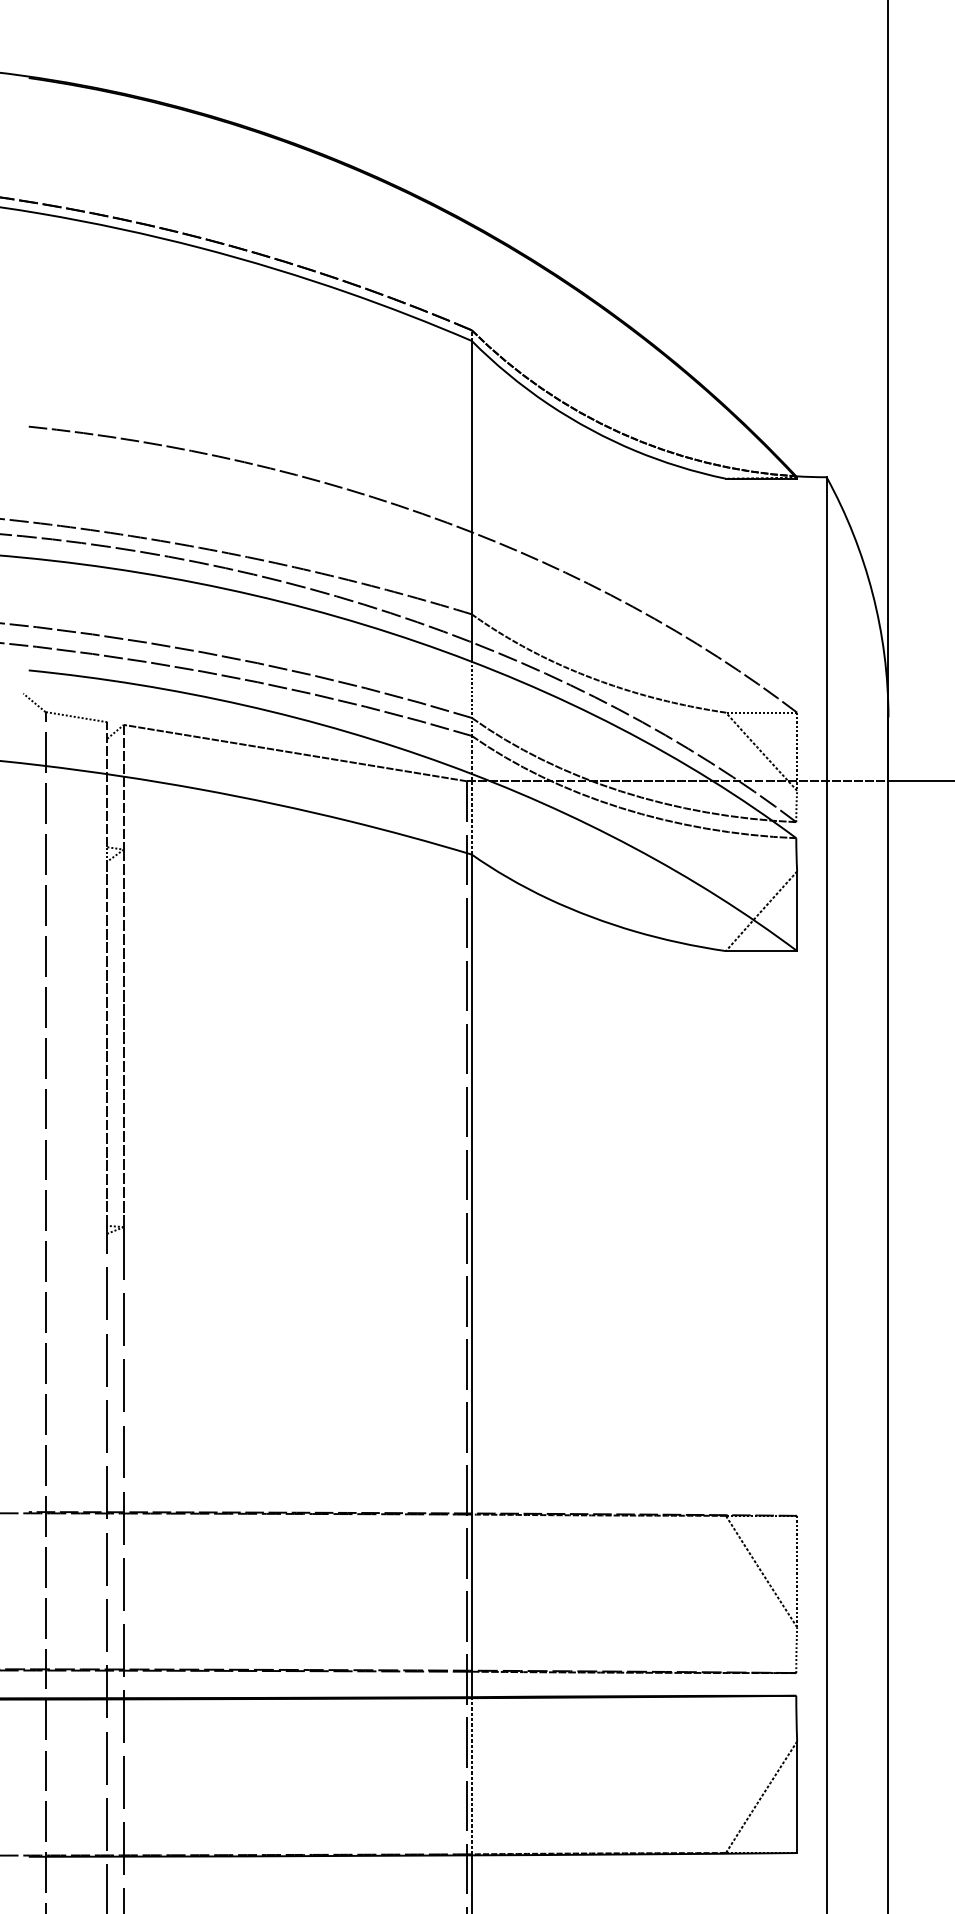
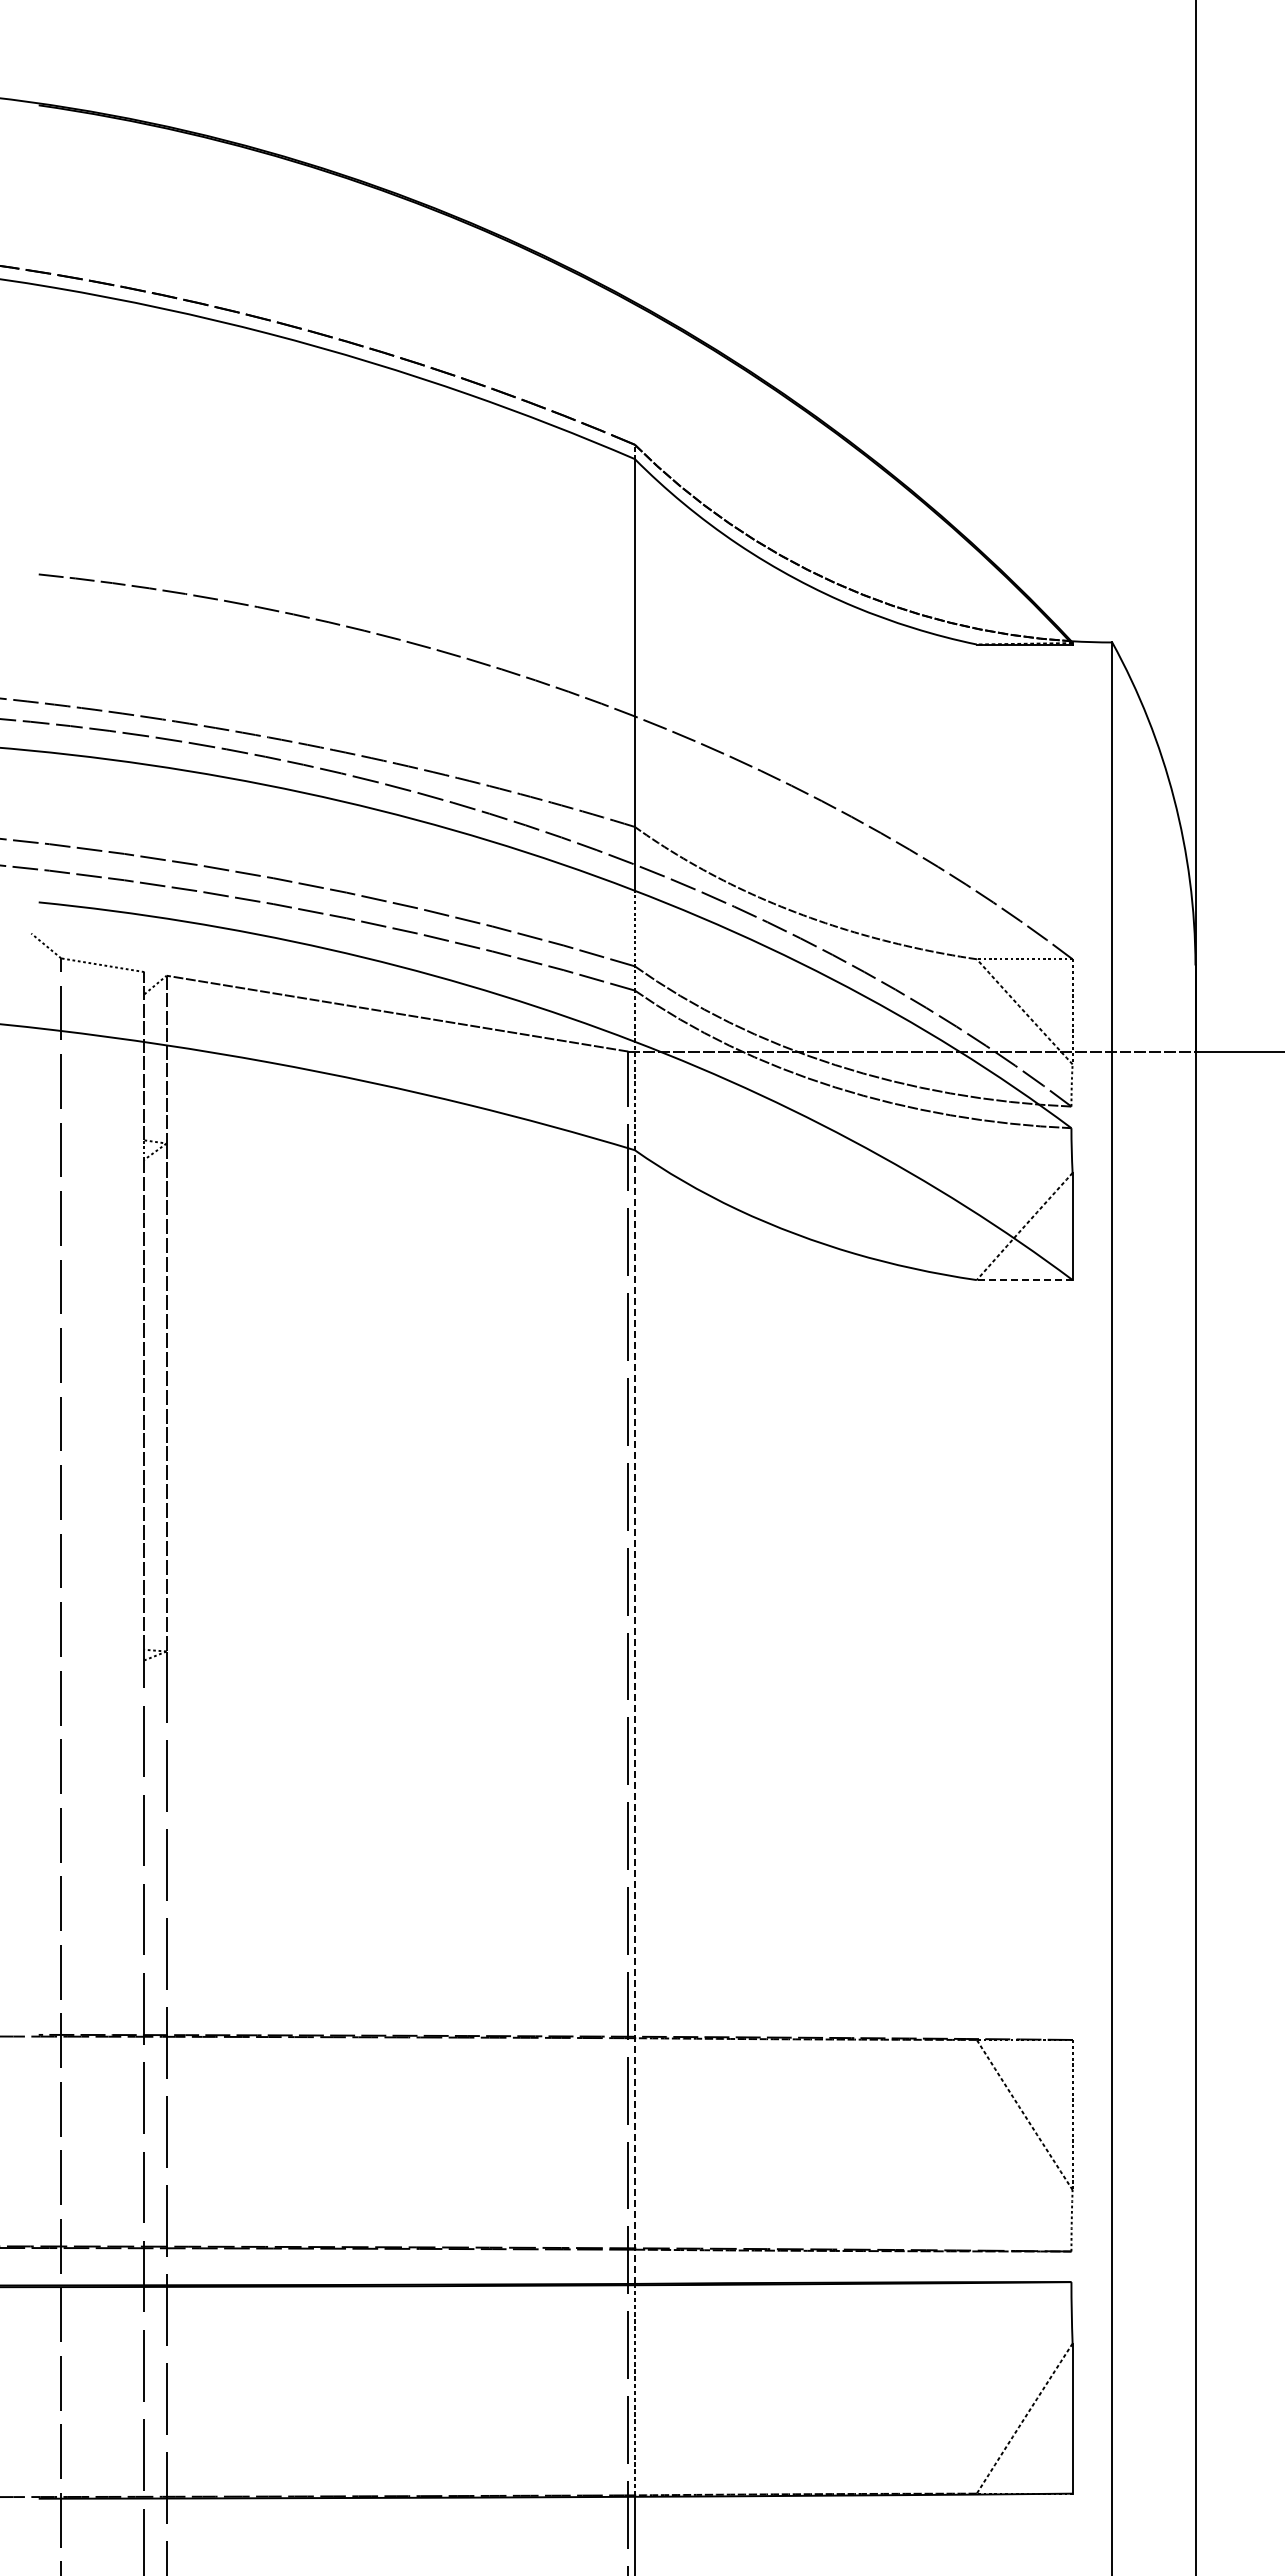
line: (761, 951) -> (1024, 1280), solid -> dashed
line: (471, 1276) -> (634, 1717), solid -> dashed

